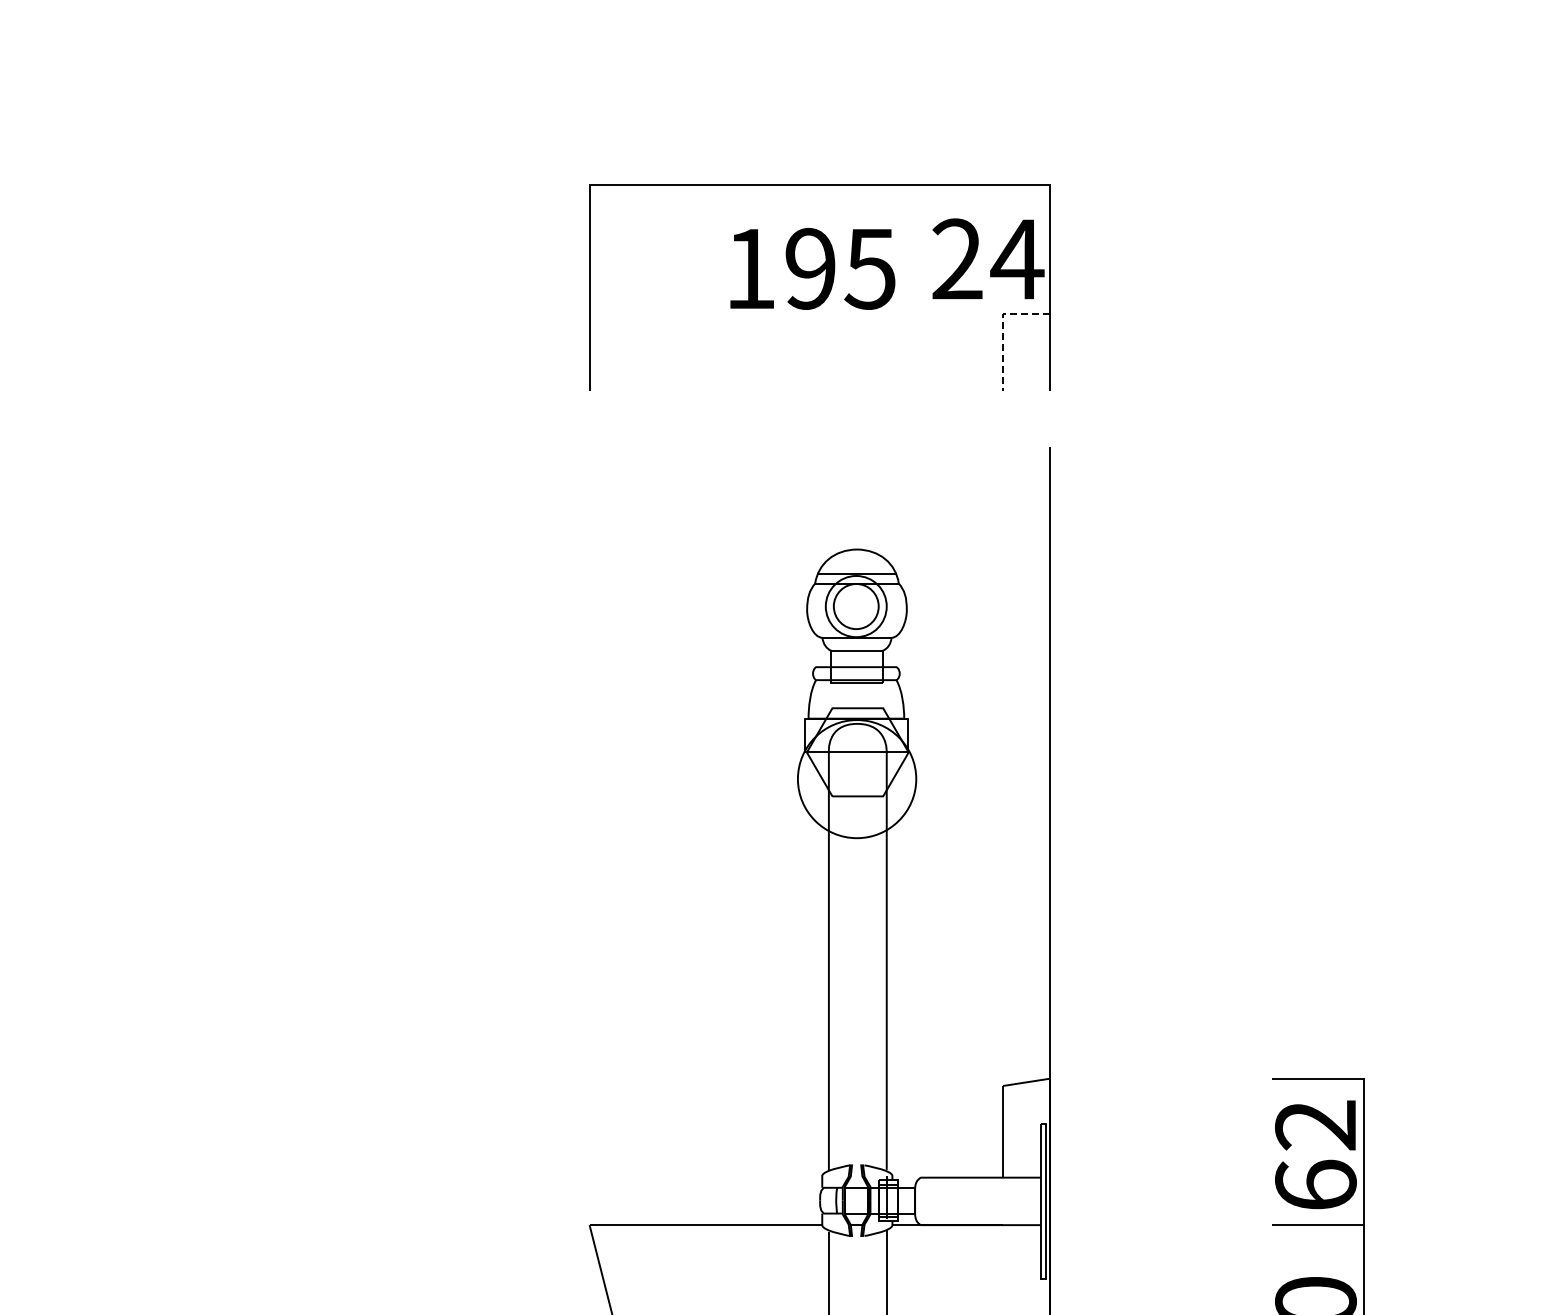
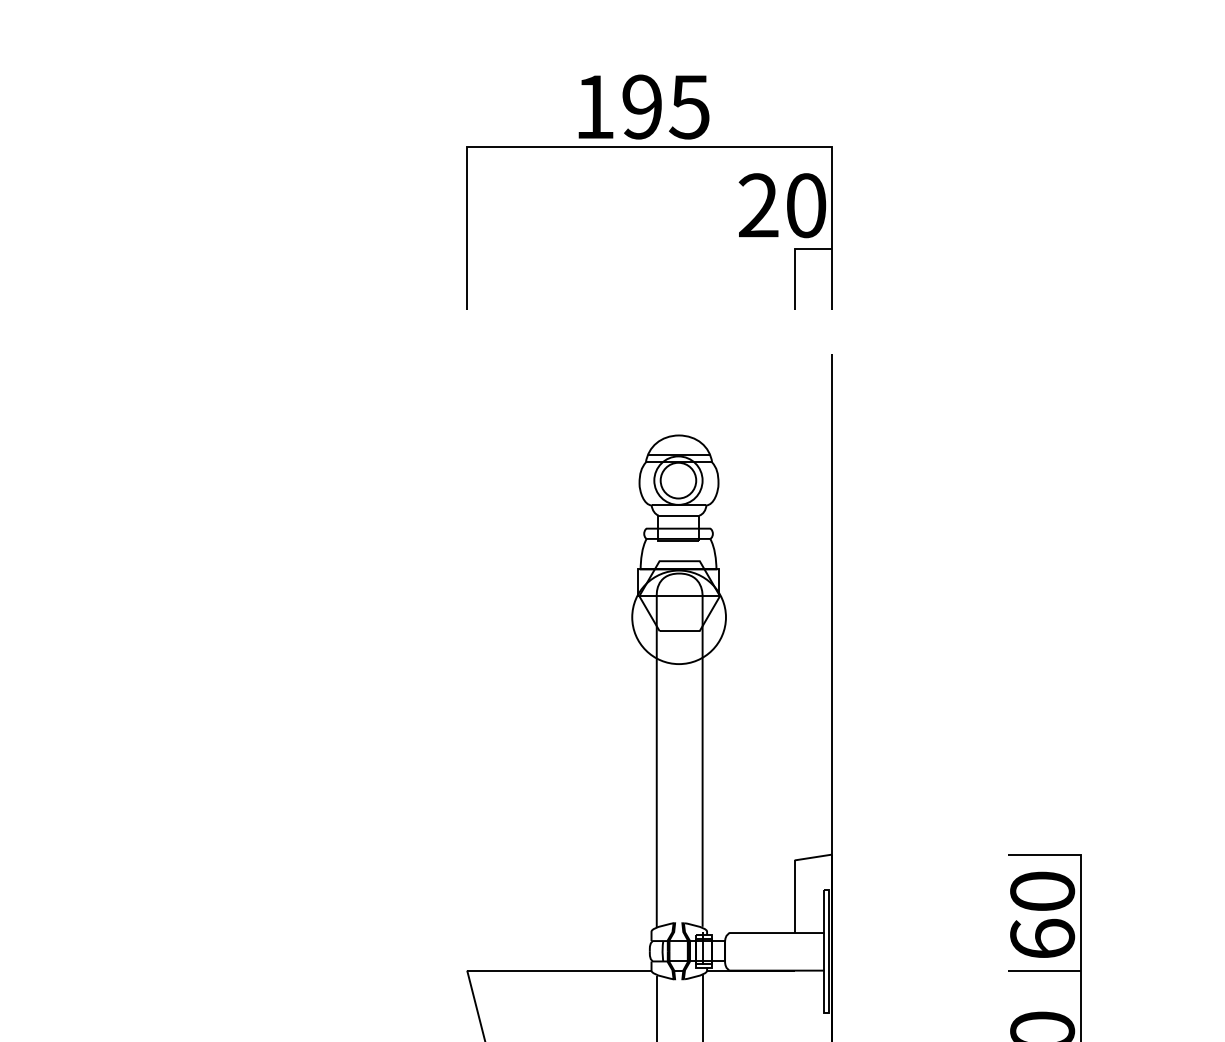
text: (1017, 259) -> (806, 205), 24 -> 20
text: (812, 268) -> (643, 106), moved
line: (1002, 329) -> (794, 261), dashed -> solid
text: (1315, 1125) -> (1042, 891), 62 -> 60

